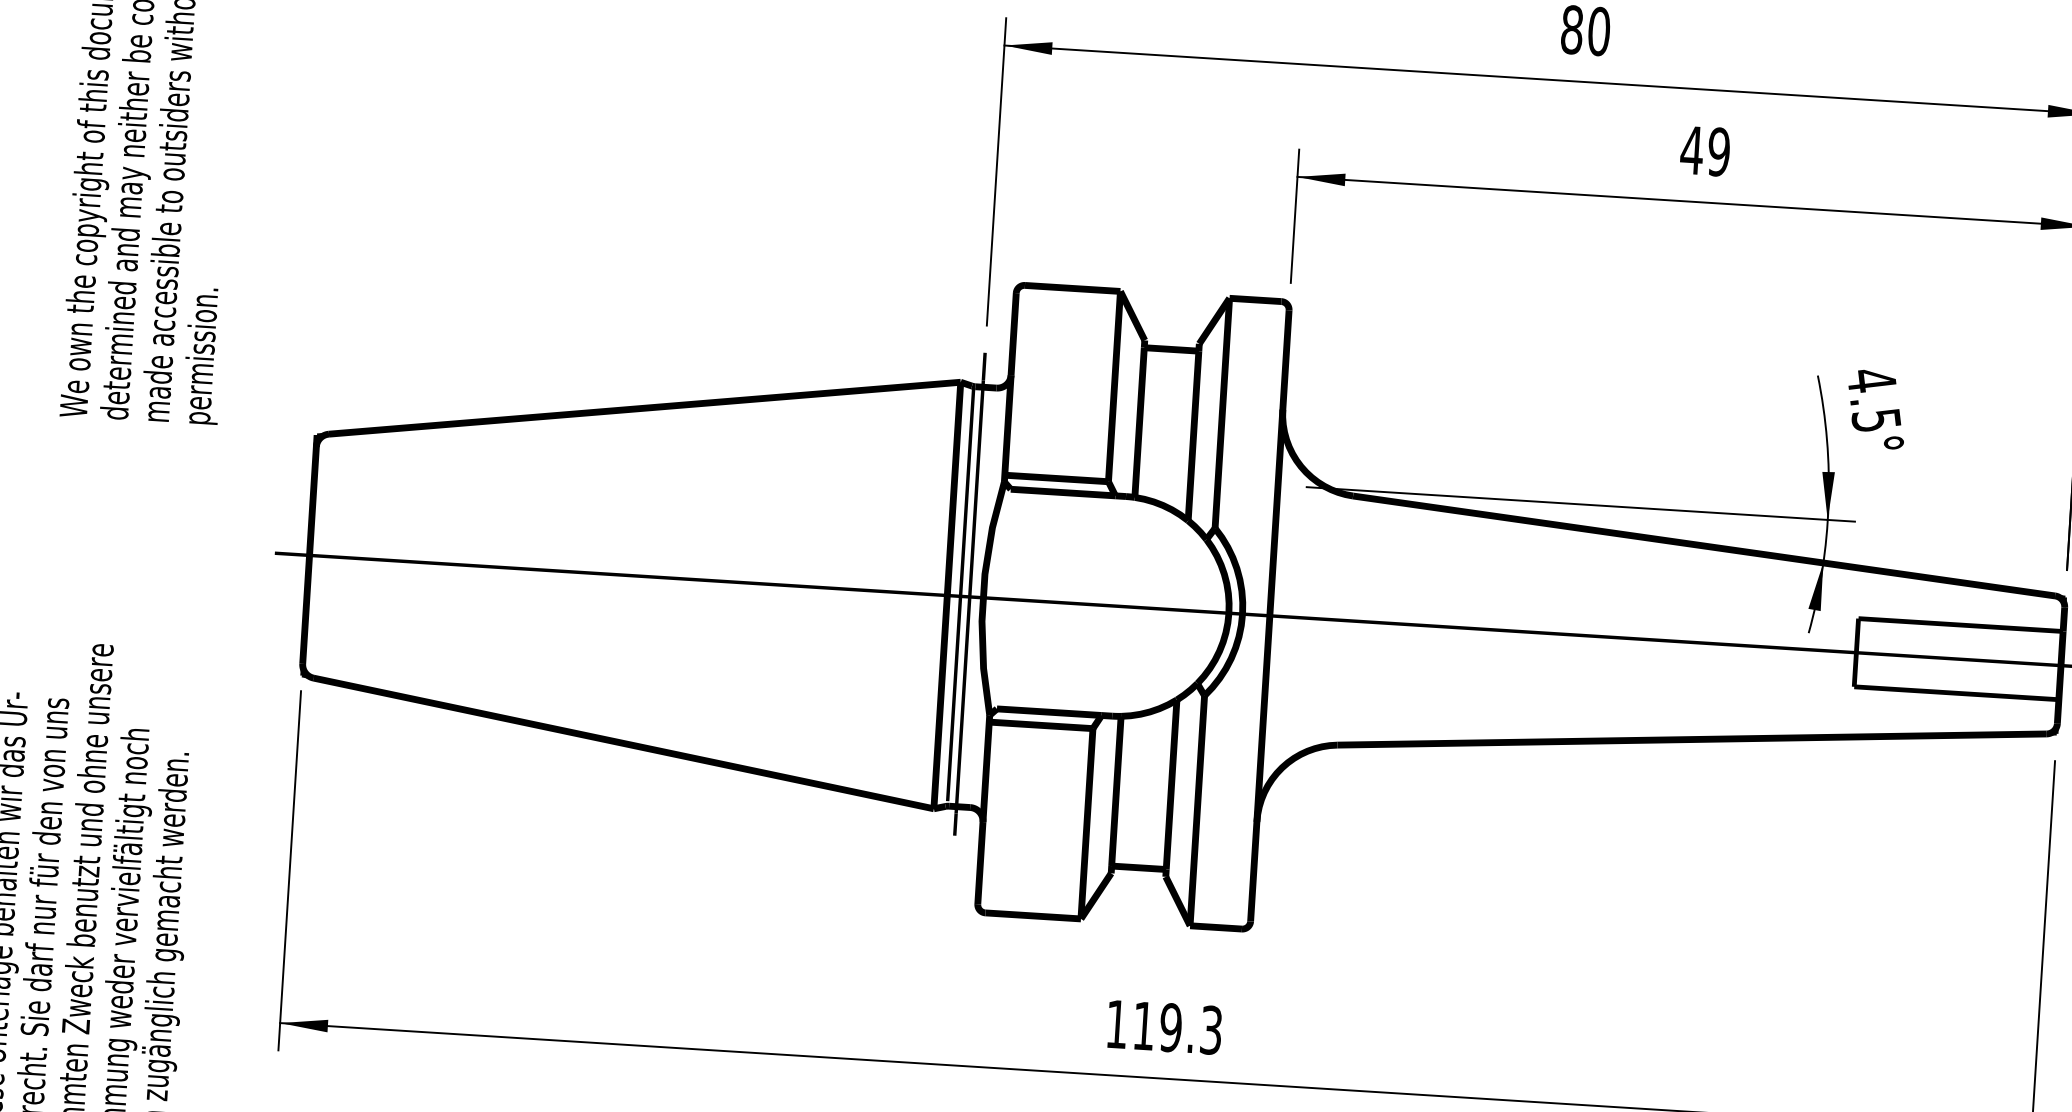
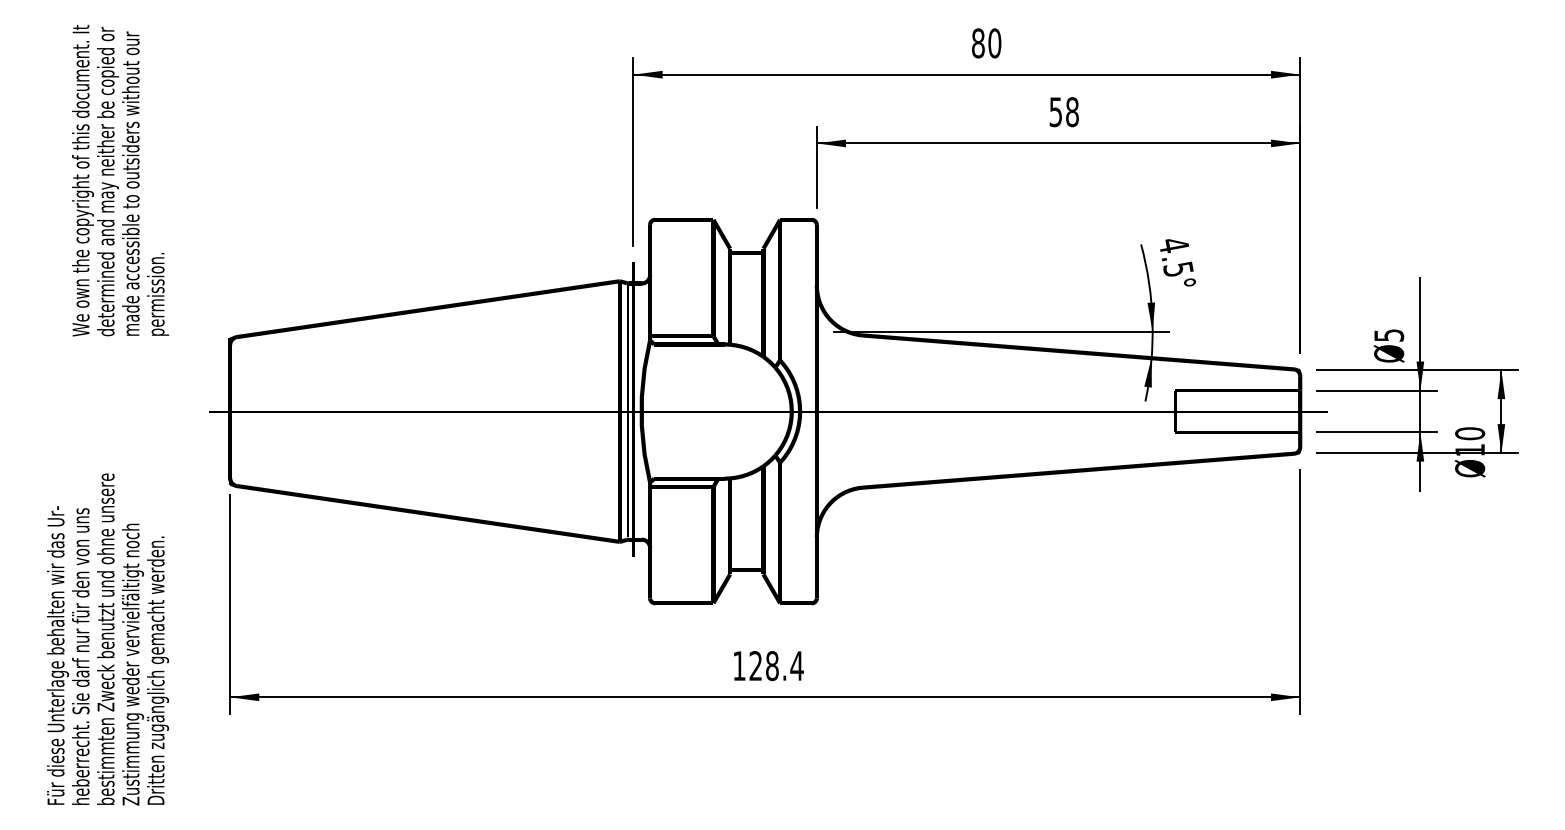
text: (1704, 151) -> (1063, 112), 49 -> 58
text: (1177, 1028) -> (776, 666), 119.3 -> 128.4

